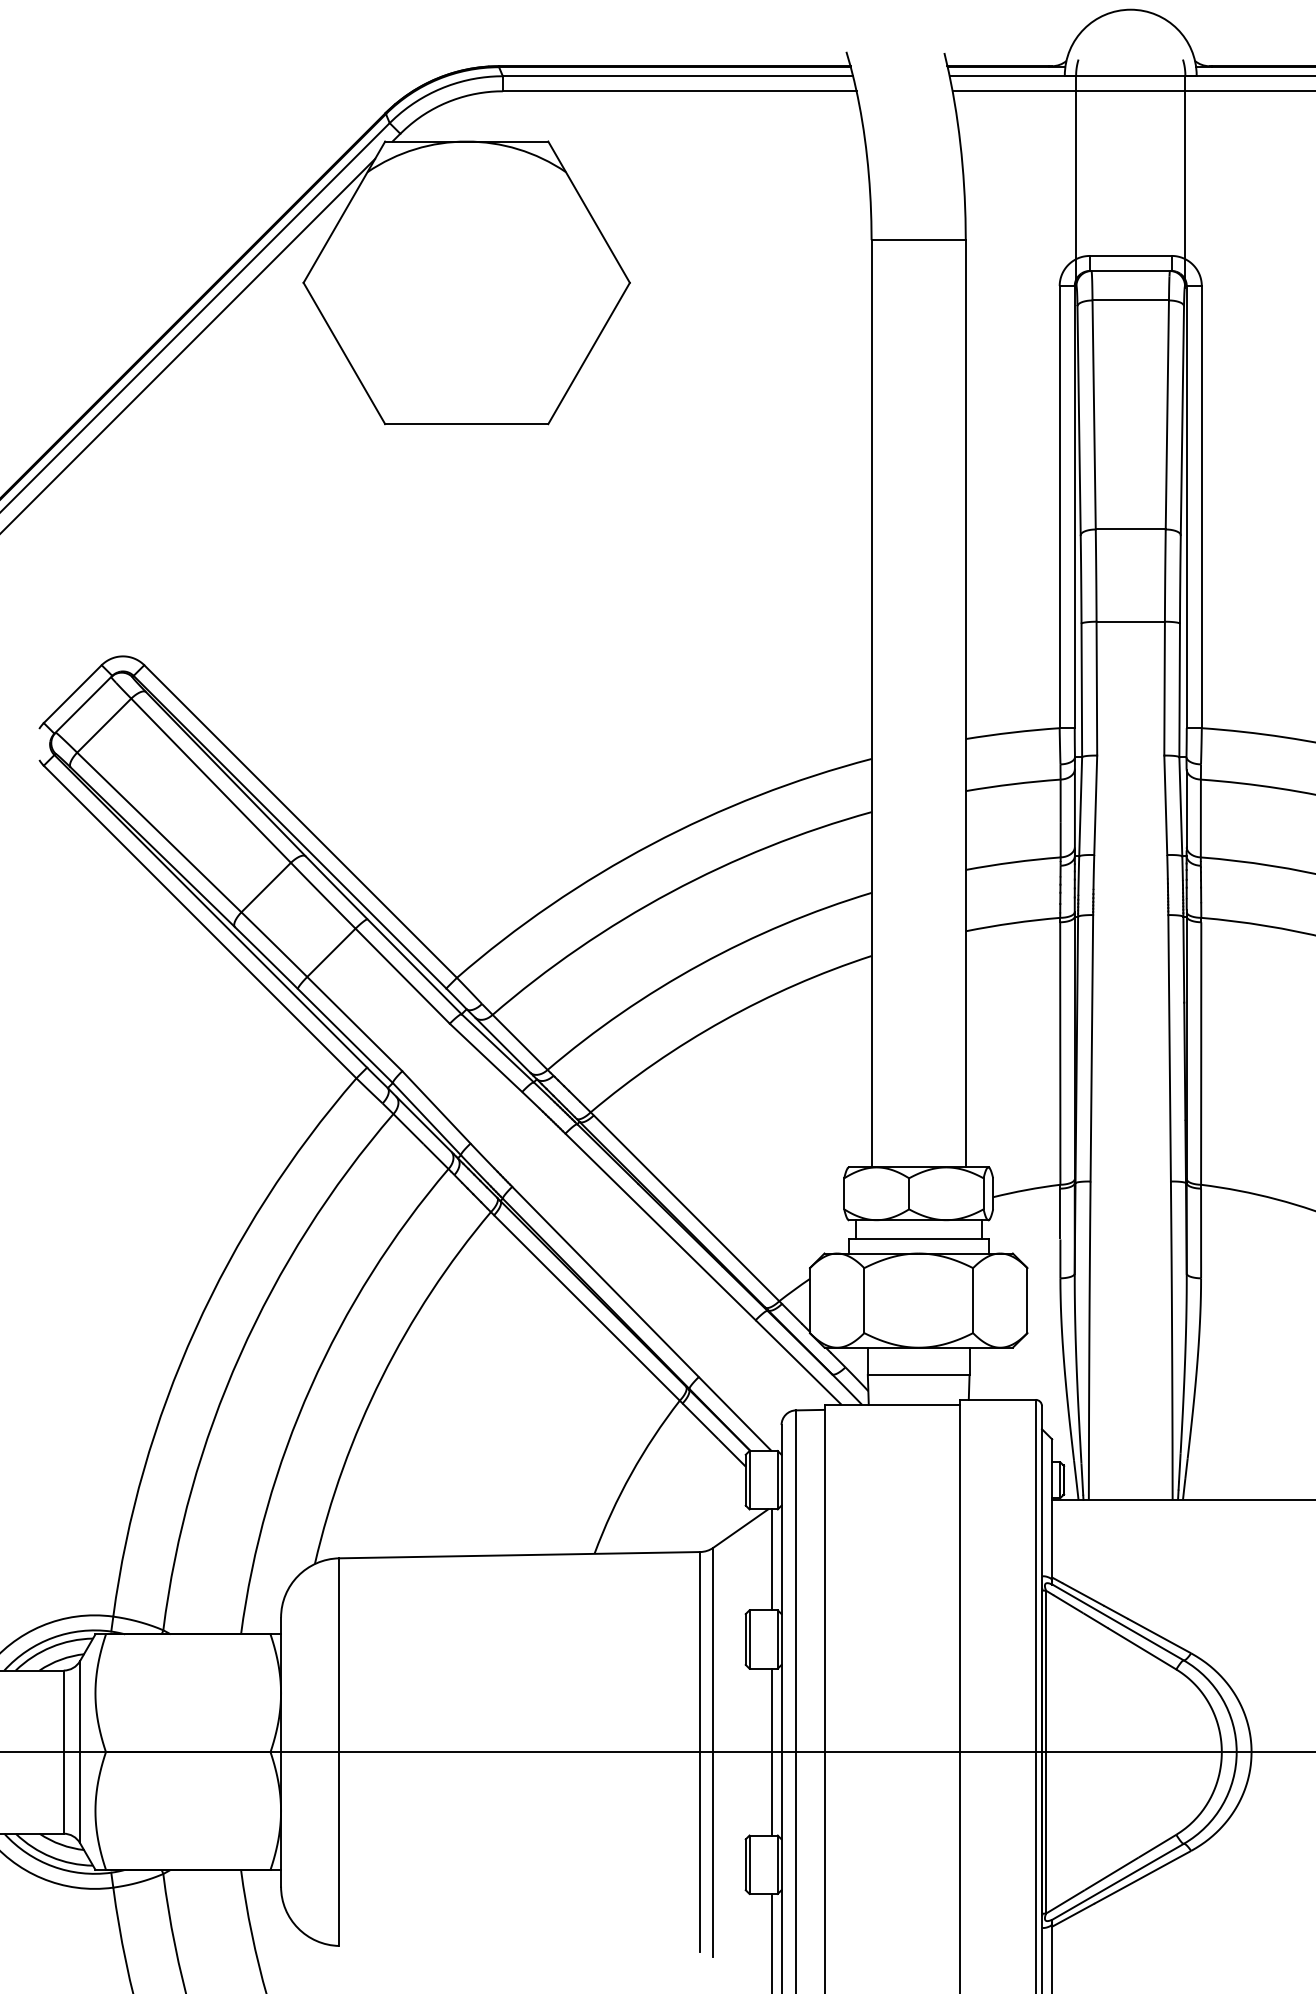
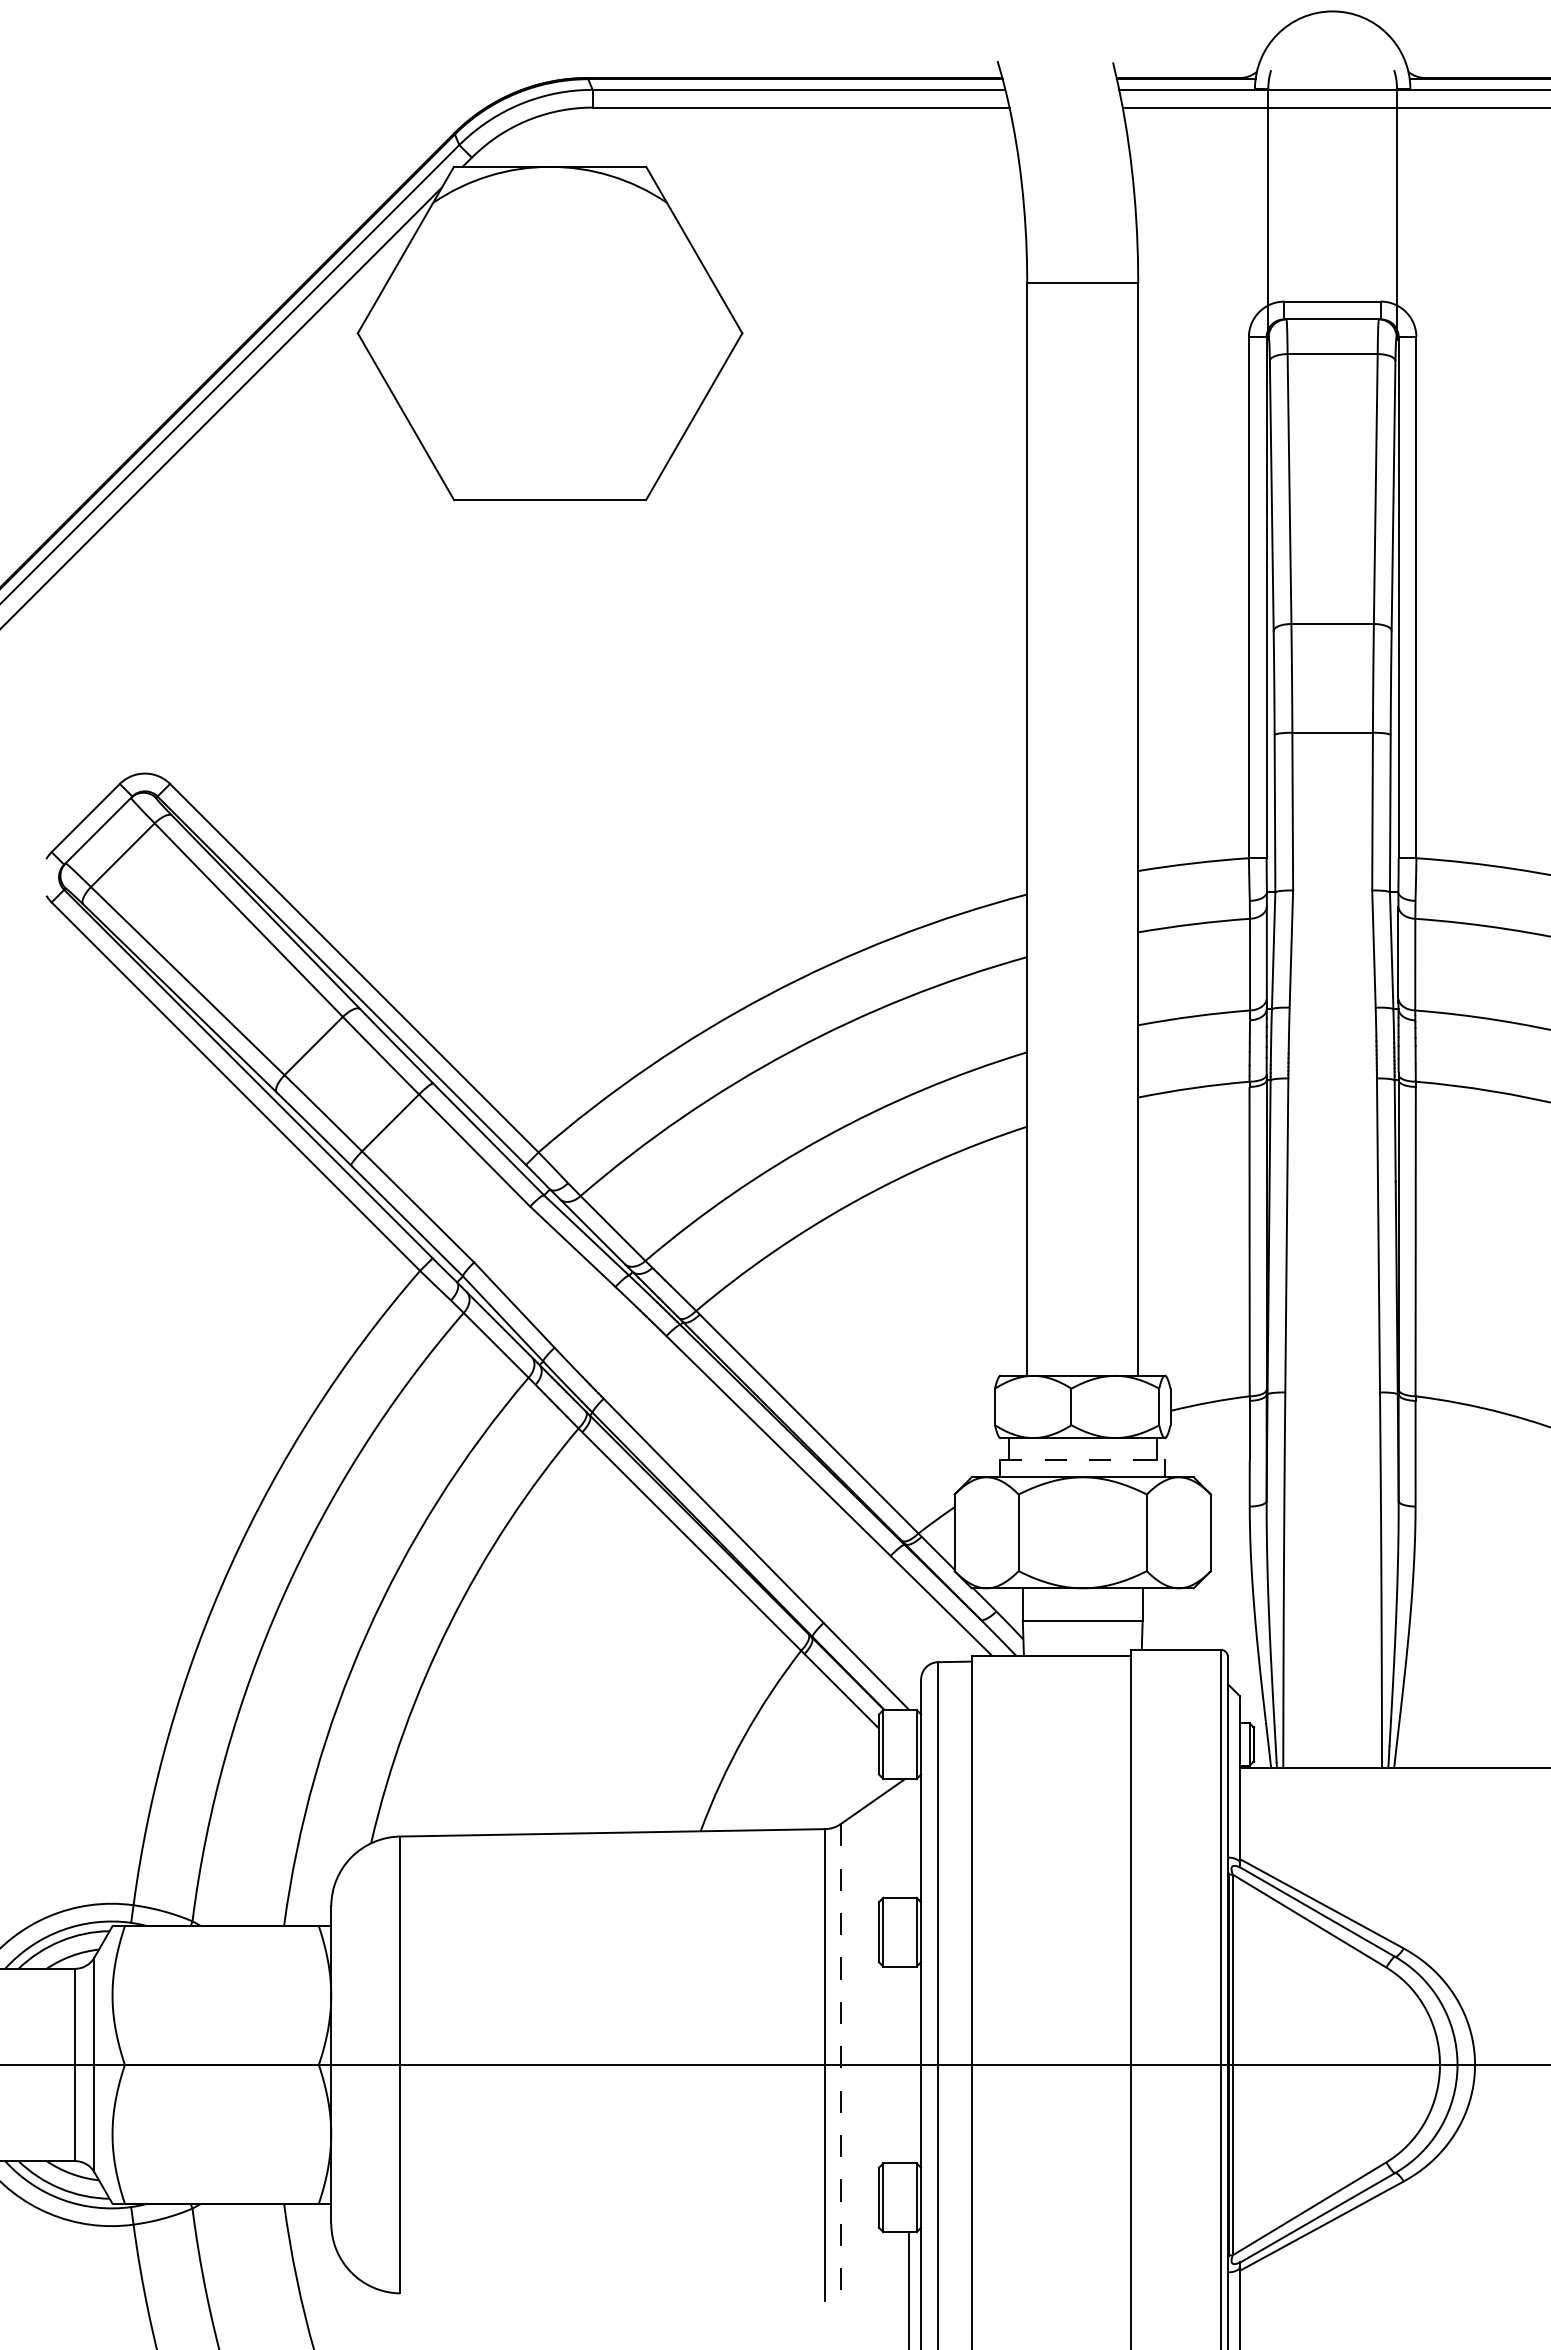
line: (918, 1239) -> (1082, 1460), solid -> dashed
line: (771, 1559) -> (909, 1837), removed
line: (713, 1751) -> (840, 2064), solid -> dashed
line: (771, 1751) -> (909, 2064), removed

